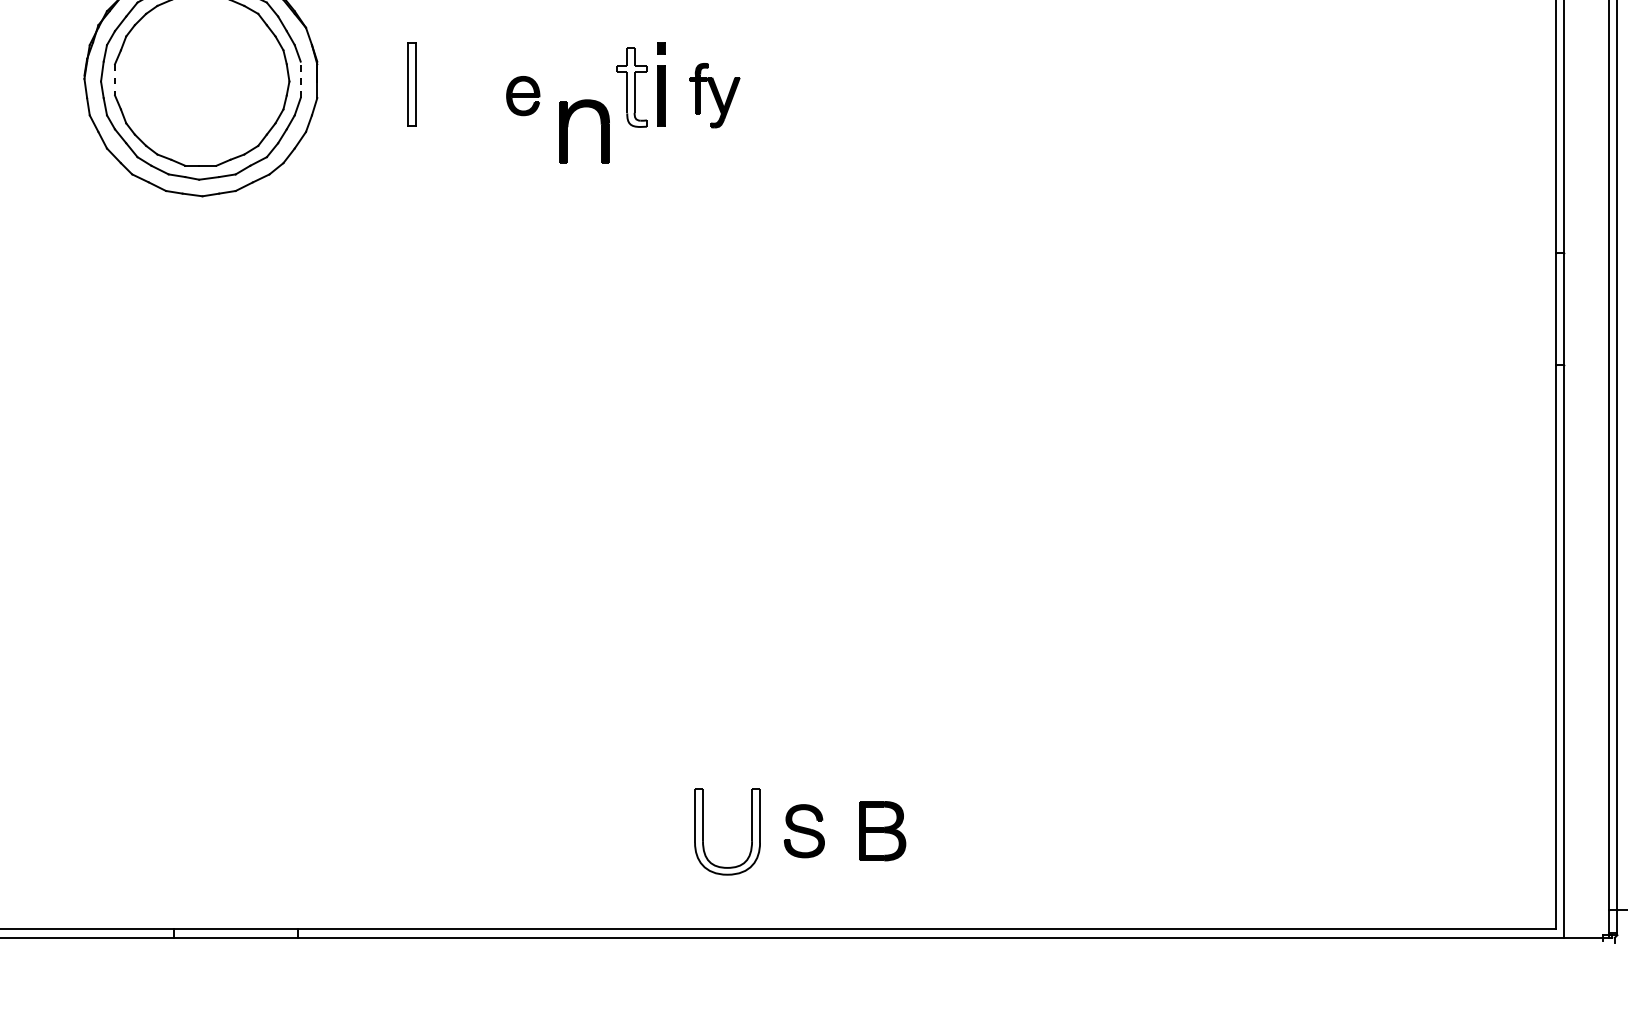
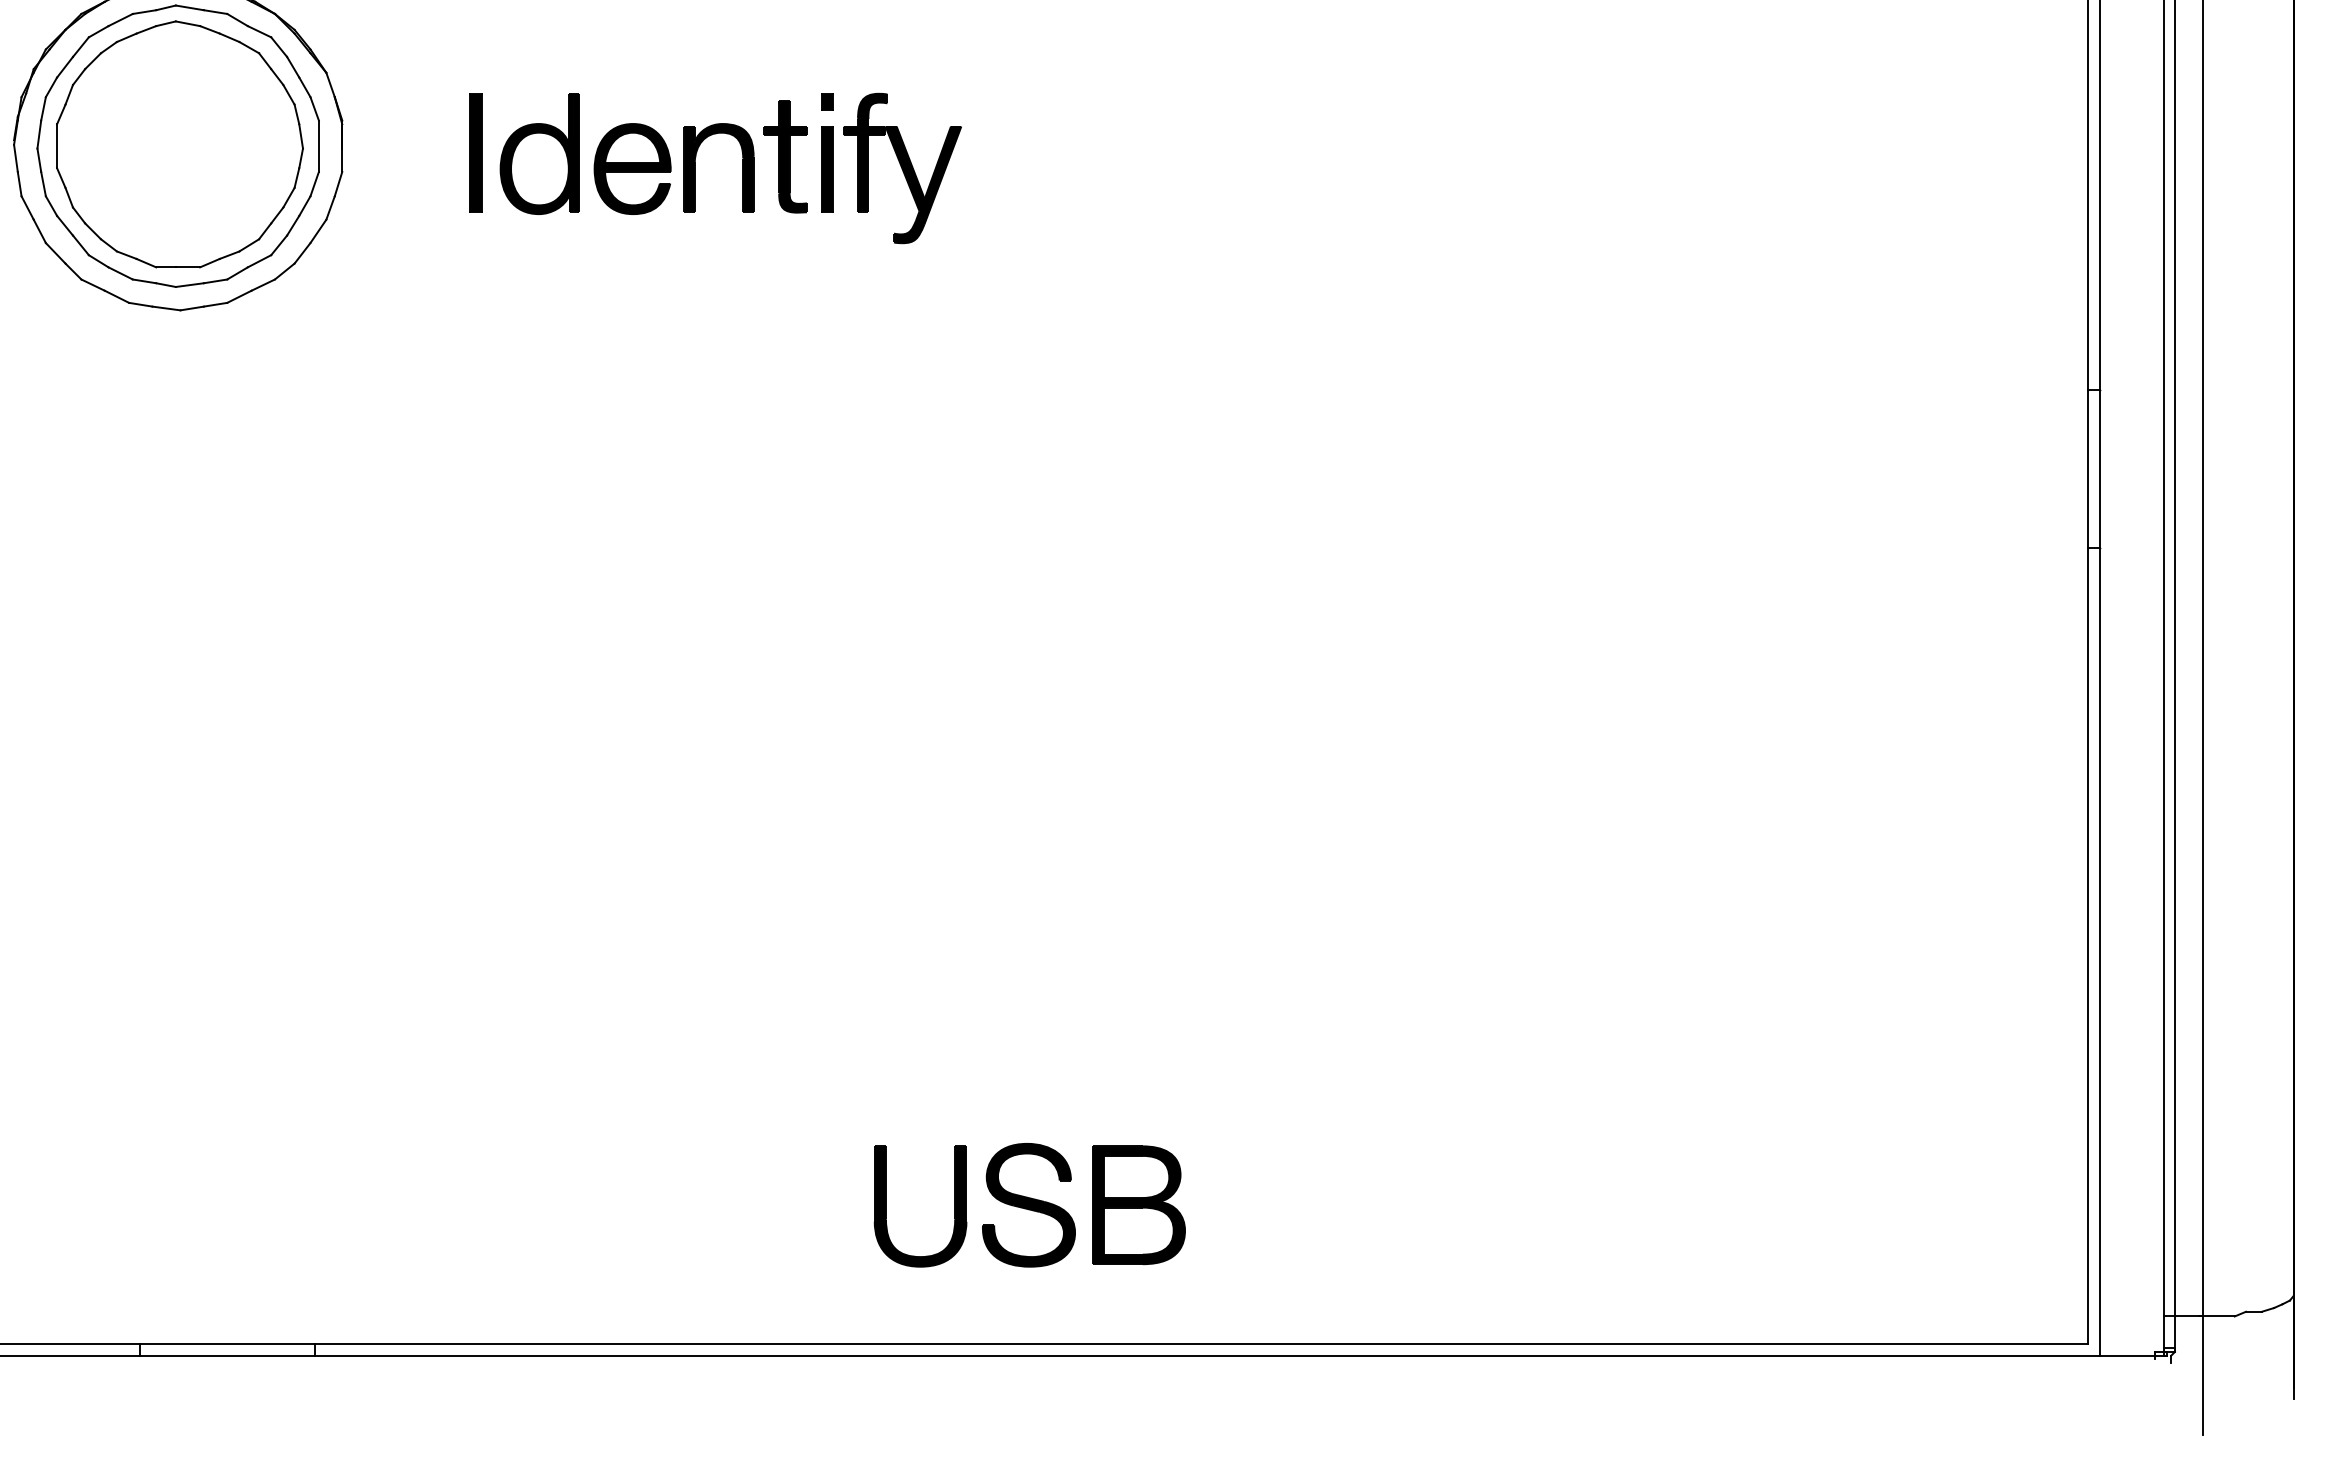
line: (115, 80) -> (57, 146), dashed -> solid
line: (300, 80) -> (318, 146), dashed -> solid
fill: (411, 84) -> (475, 152), added
part: (457, 85) -> (539, 153), added
fill: (631, 87) -> (785, 156), added
part: (523, 95) -> (632, 168), size x1.67
part: (714, 95) -> (902, 168), size x1.67
part: (567, 131) -> (695, 167), moved
part: (804, 831) -> (1028, 1205), size x1.67
part: (882, 831) -> (1138, 1205), size x1.43
fill: (727, 832) -> (920, 1206), added

